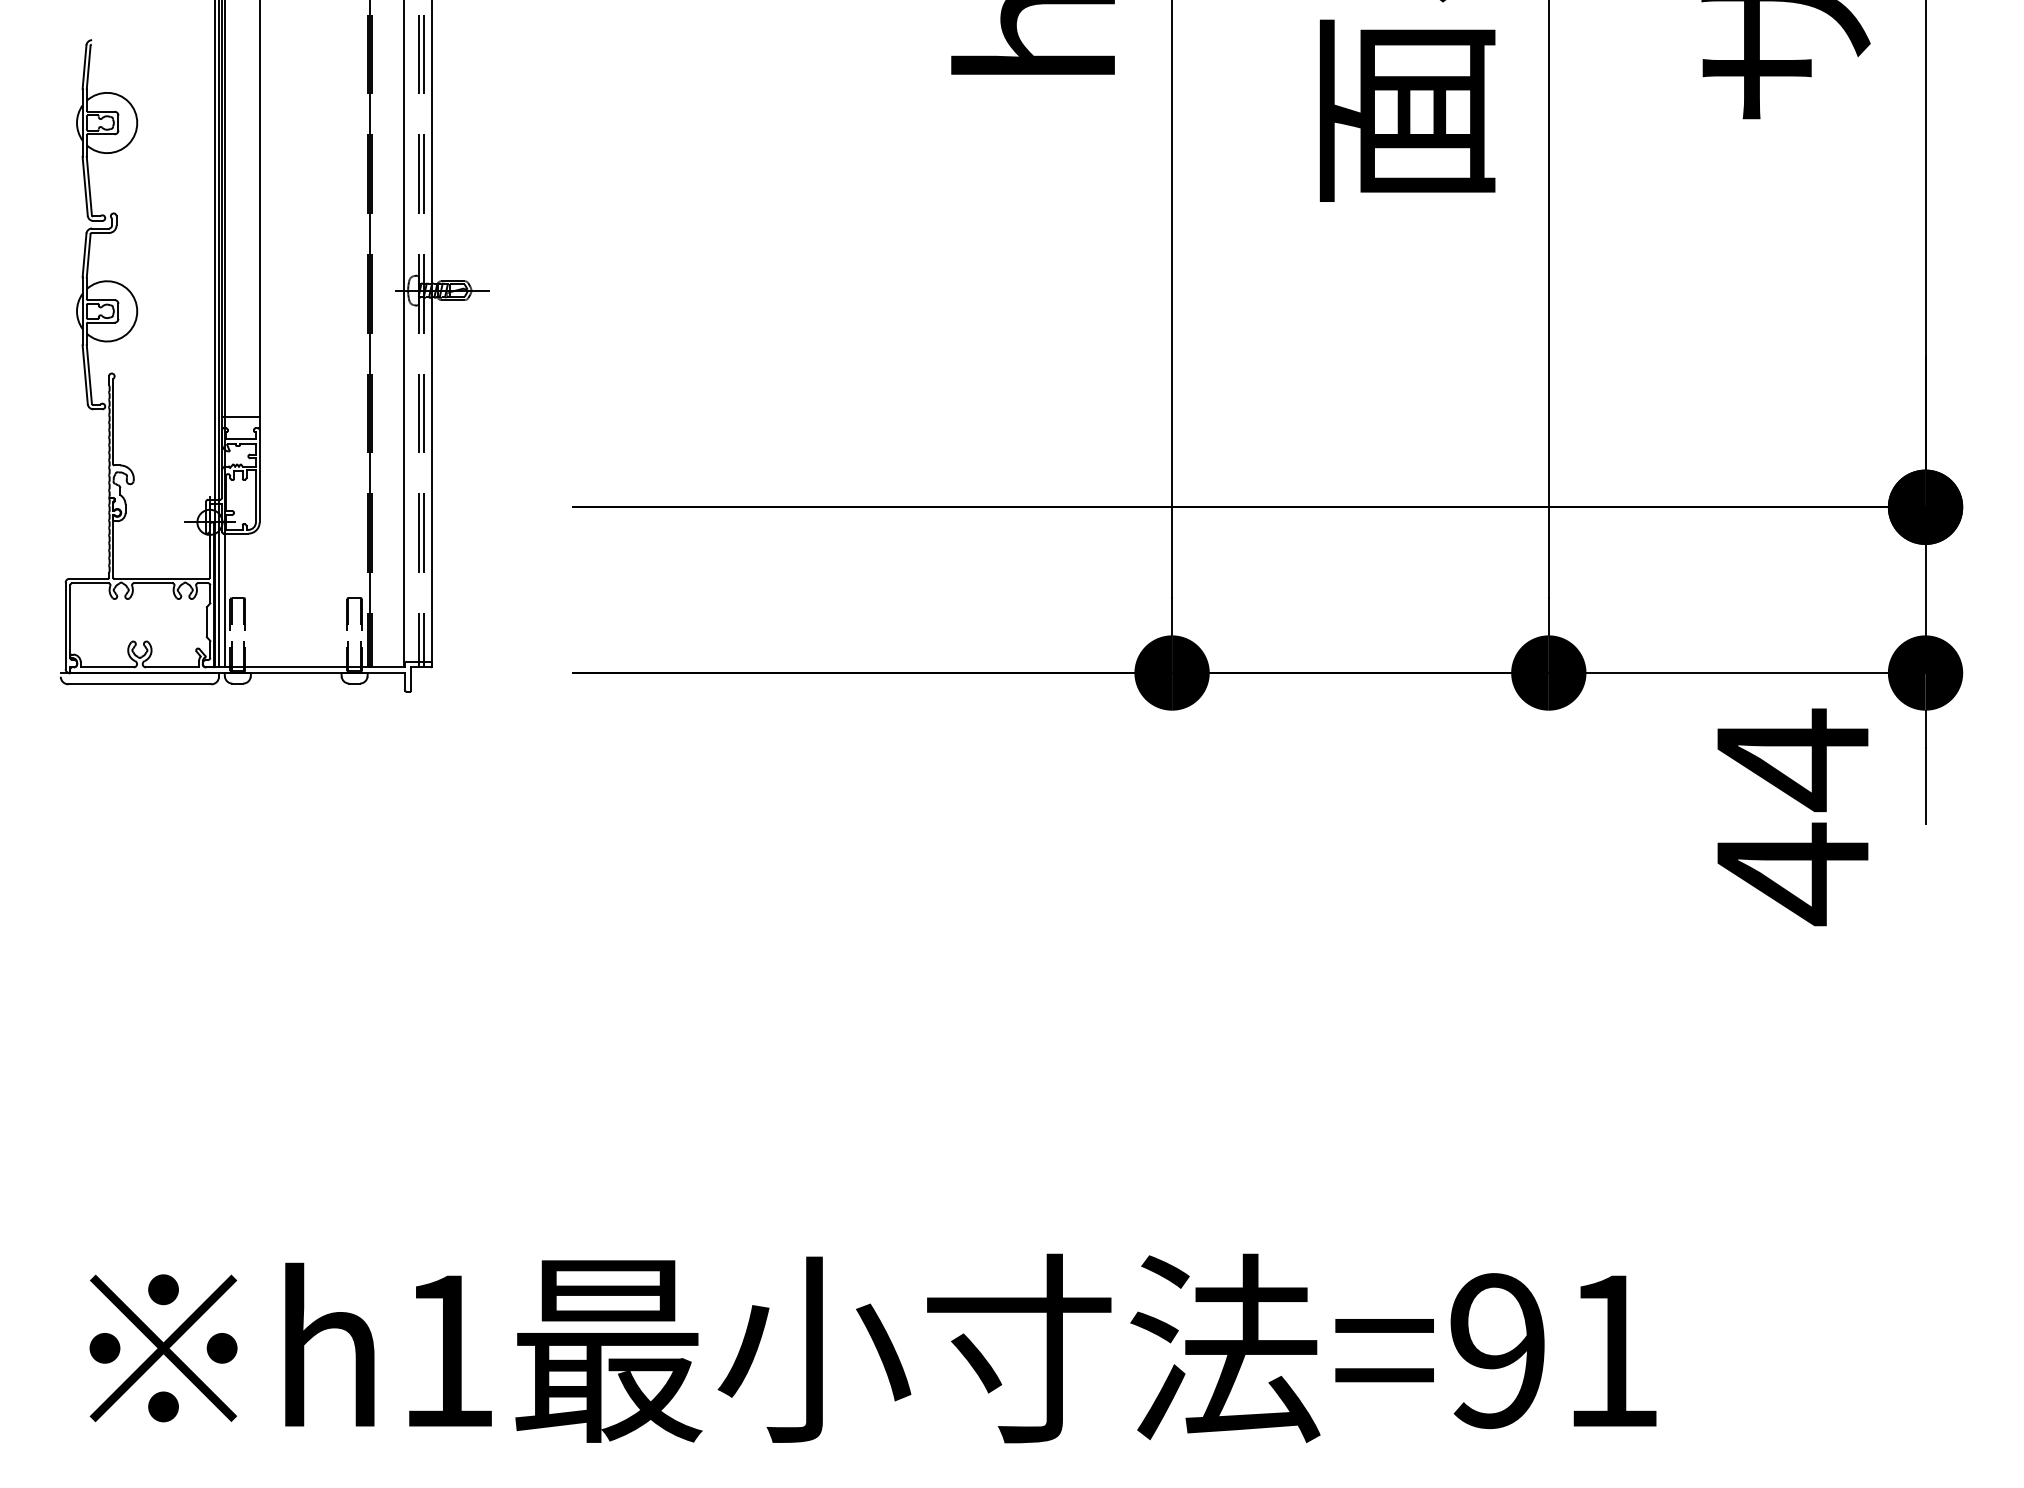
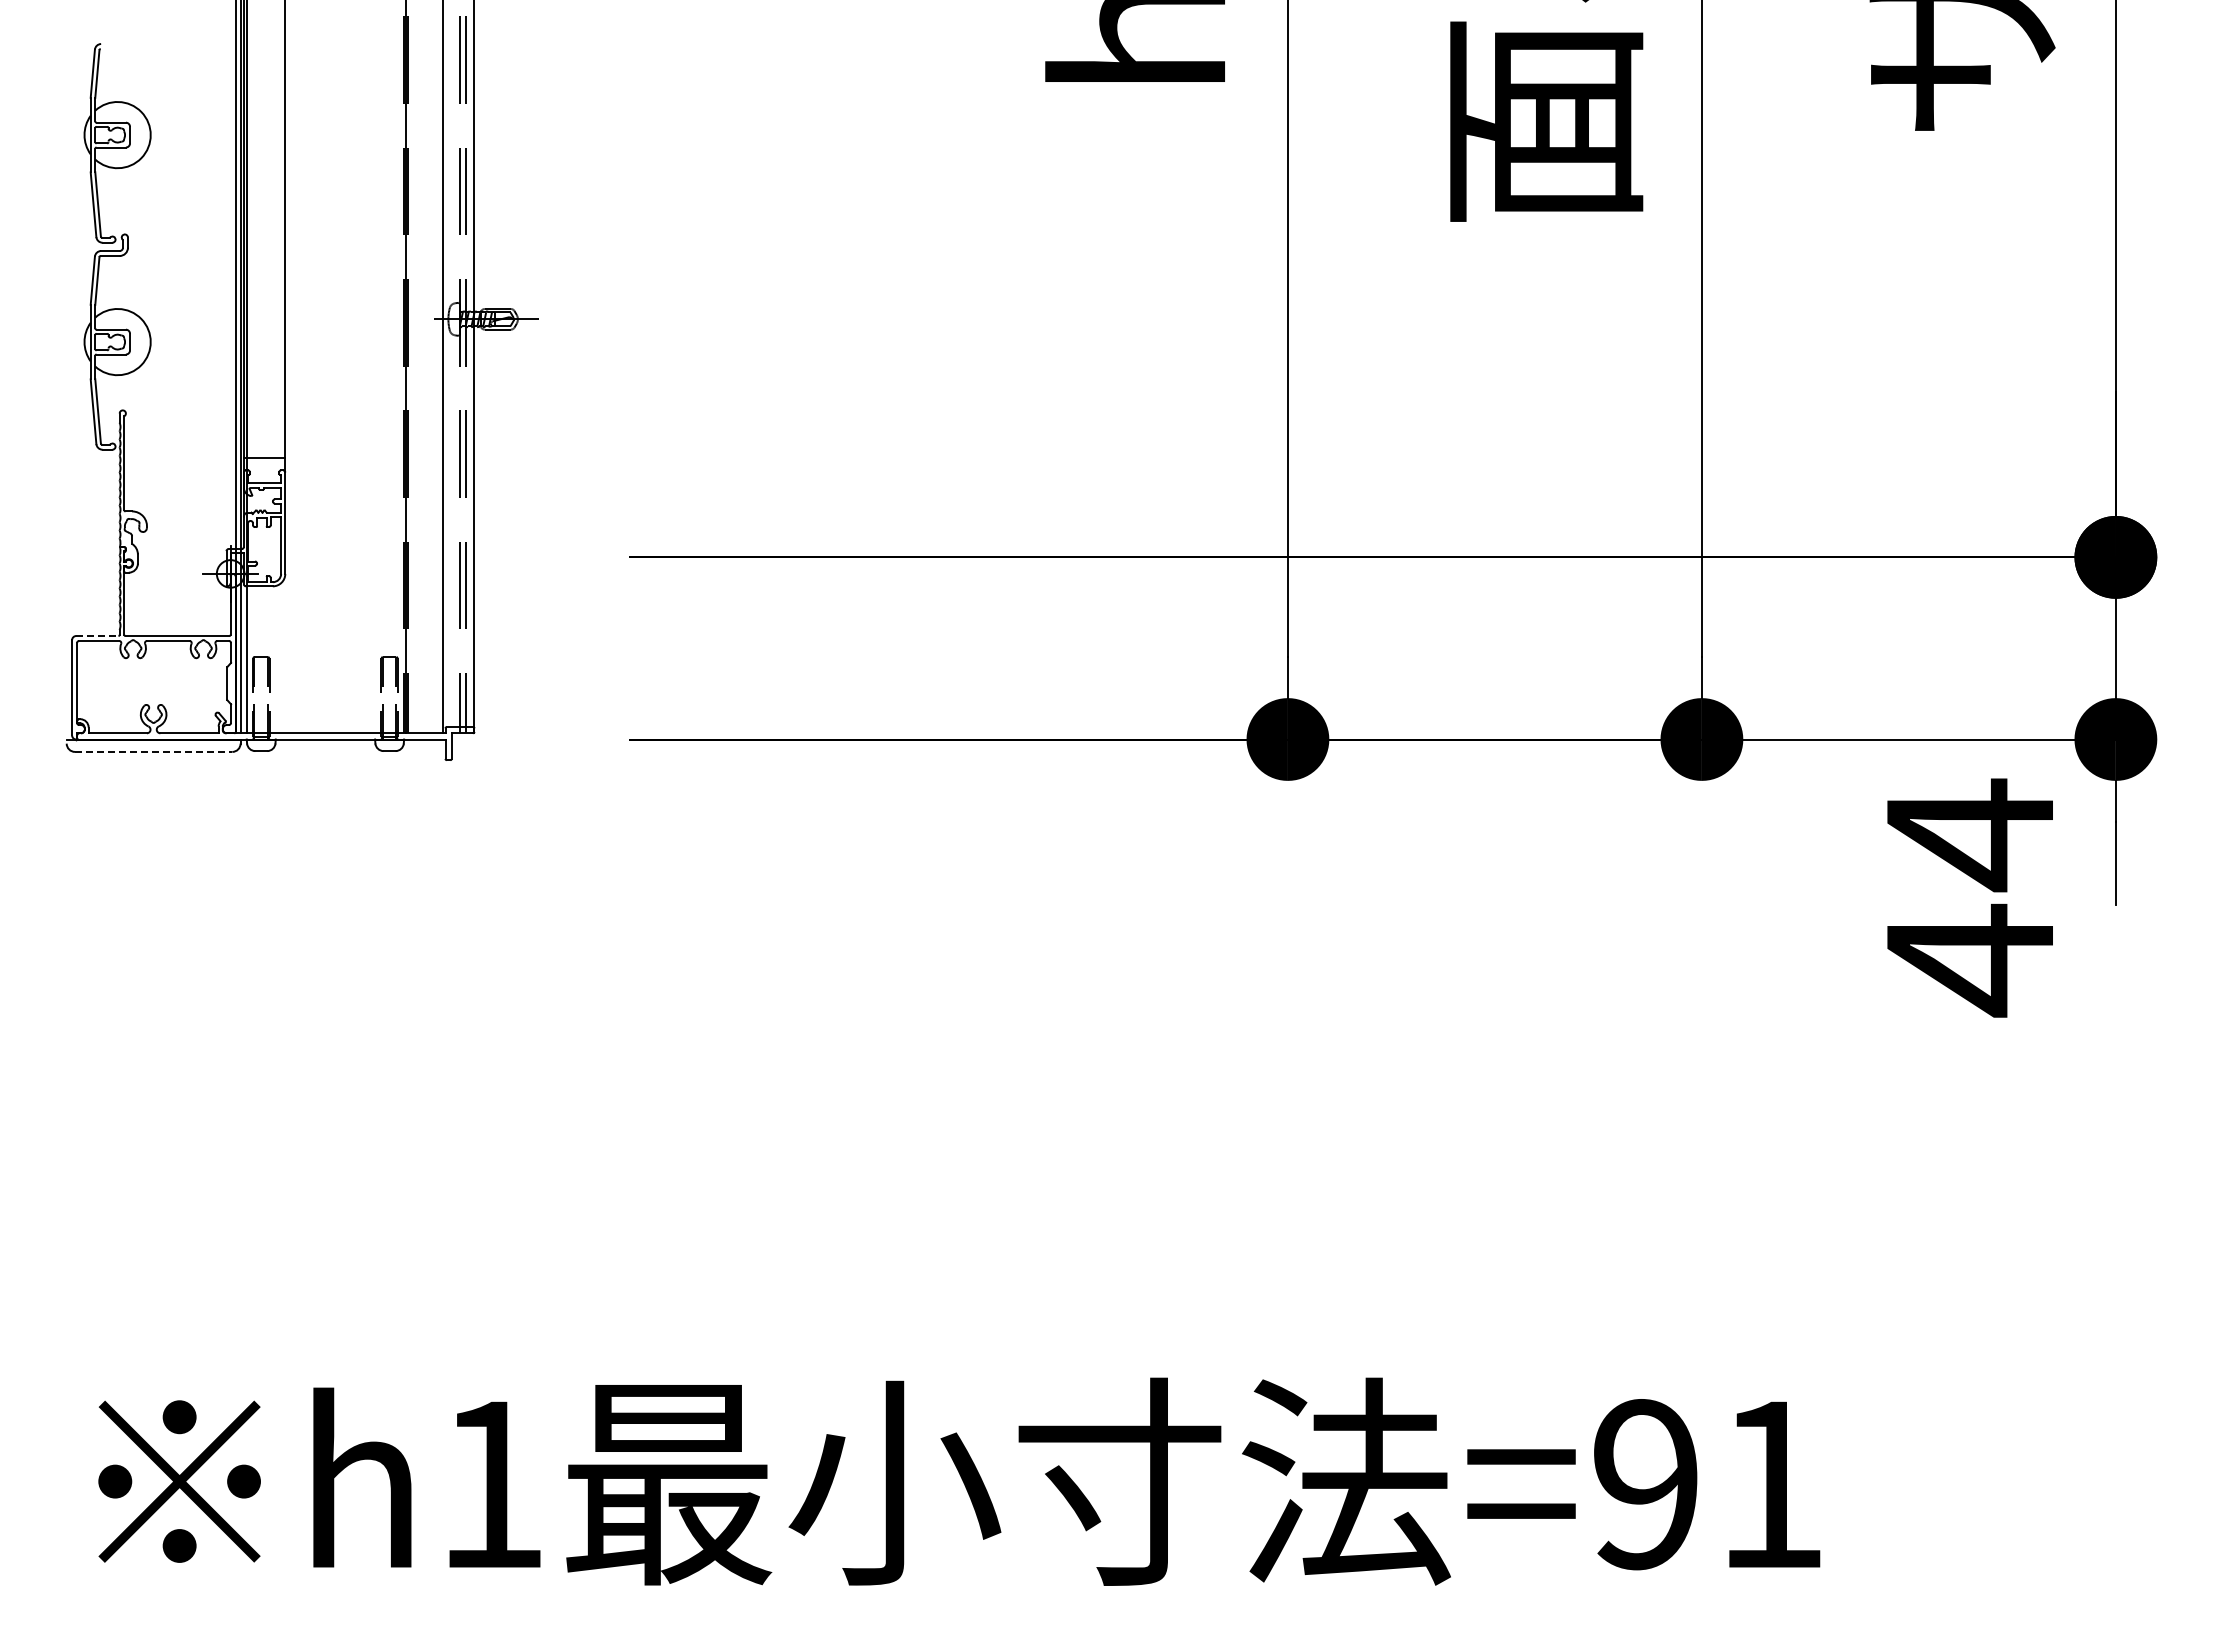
line: (88, 579) -> (97, 636), solid -> dashed
line: (139, 683) -> (153, 751), solid -> dashed

